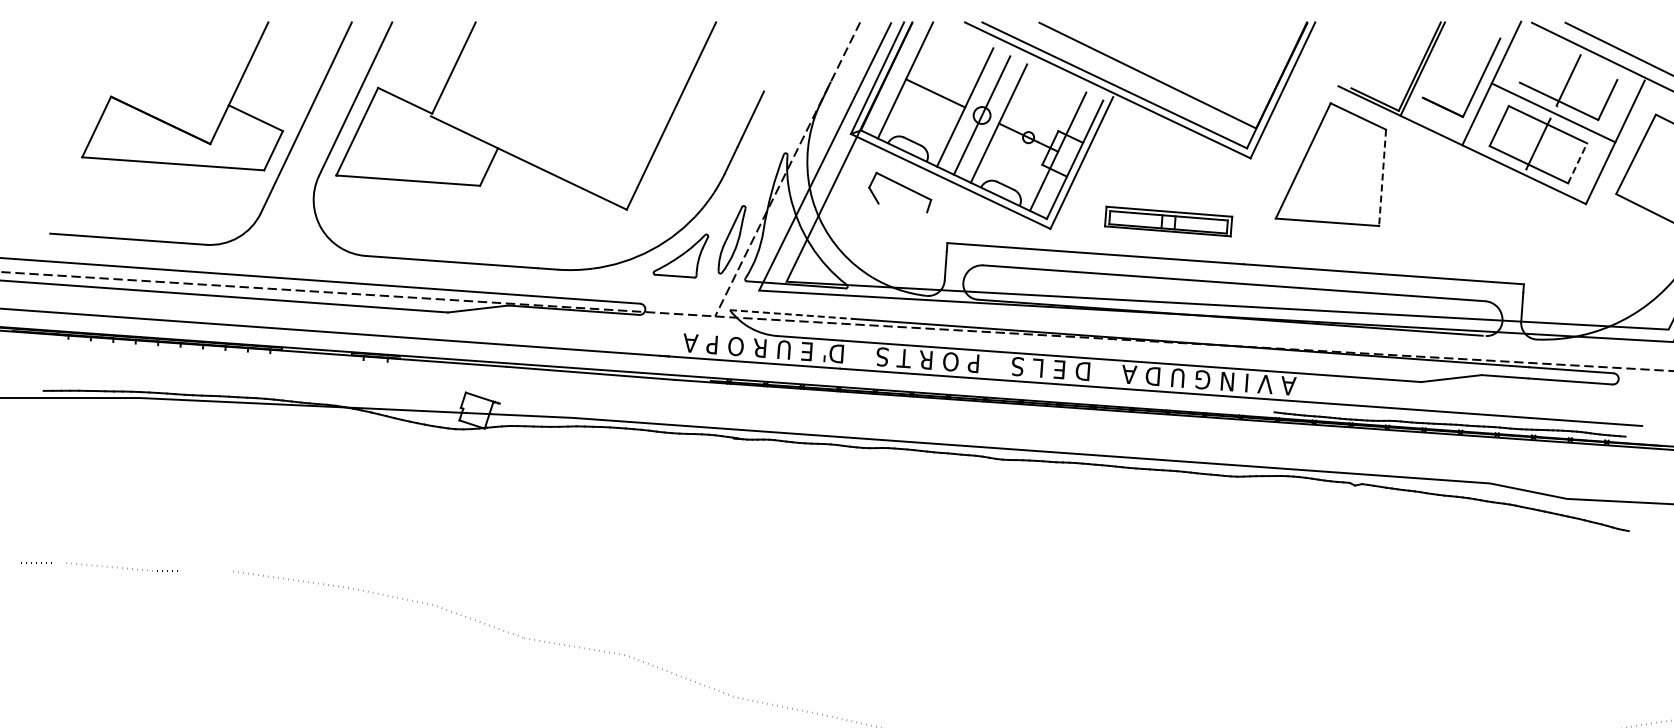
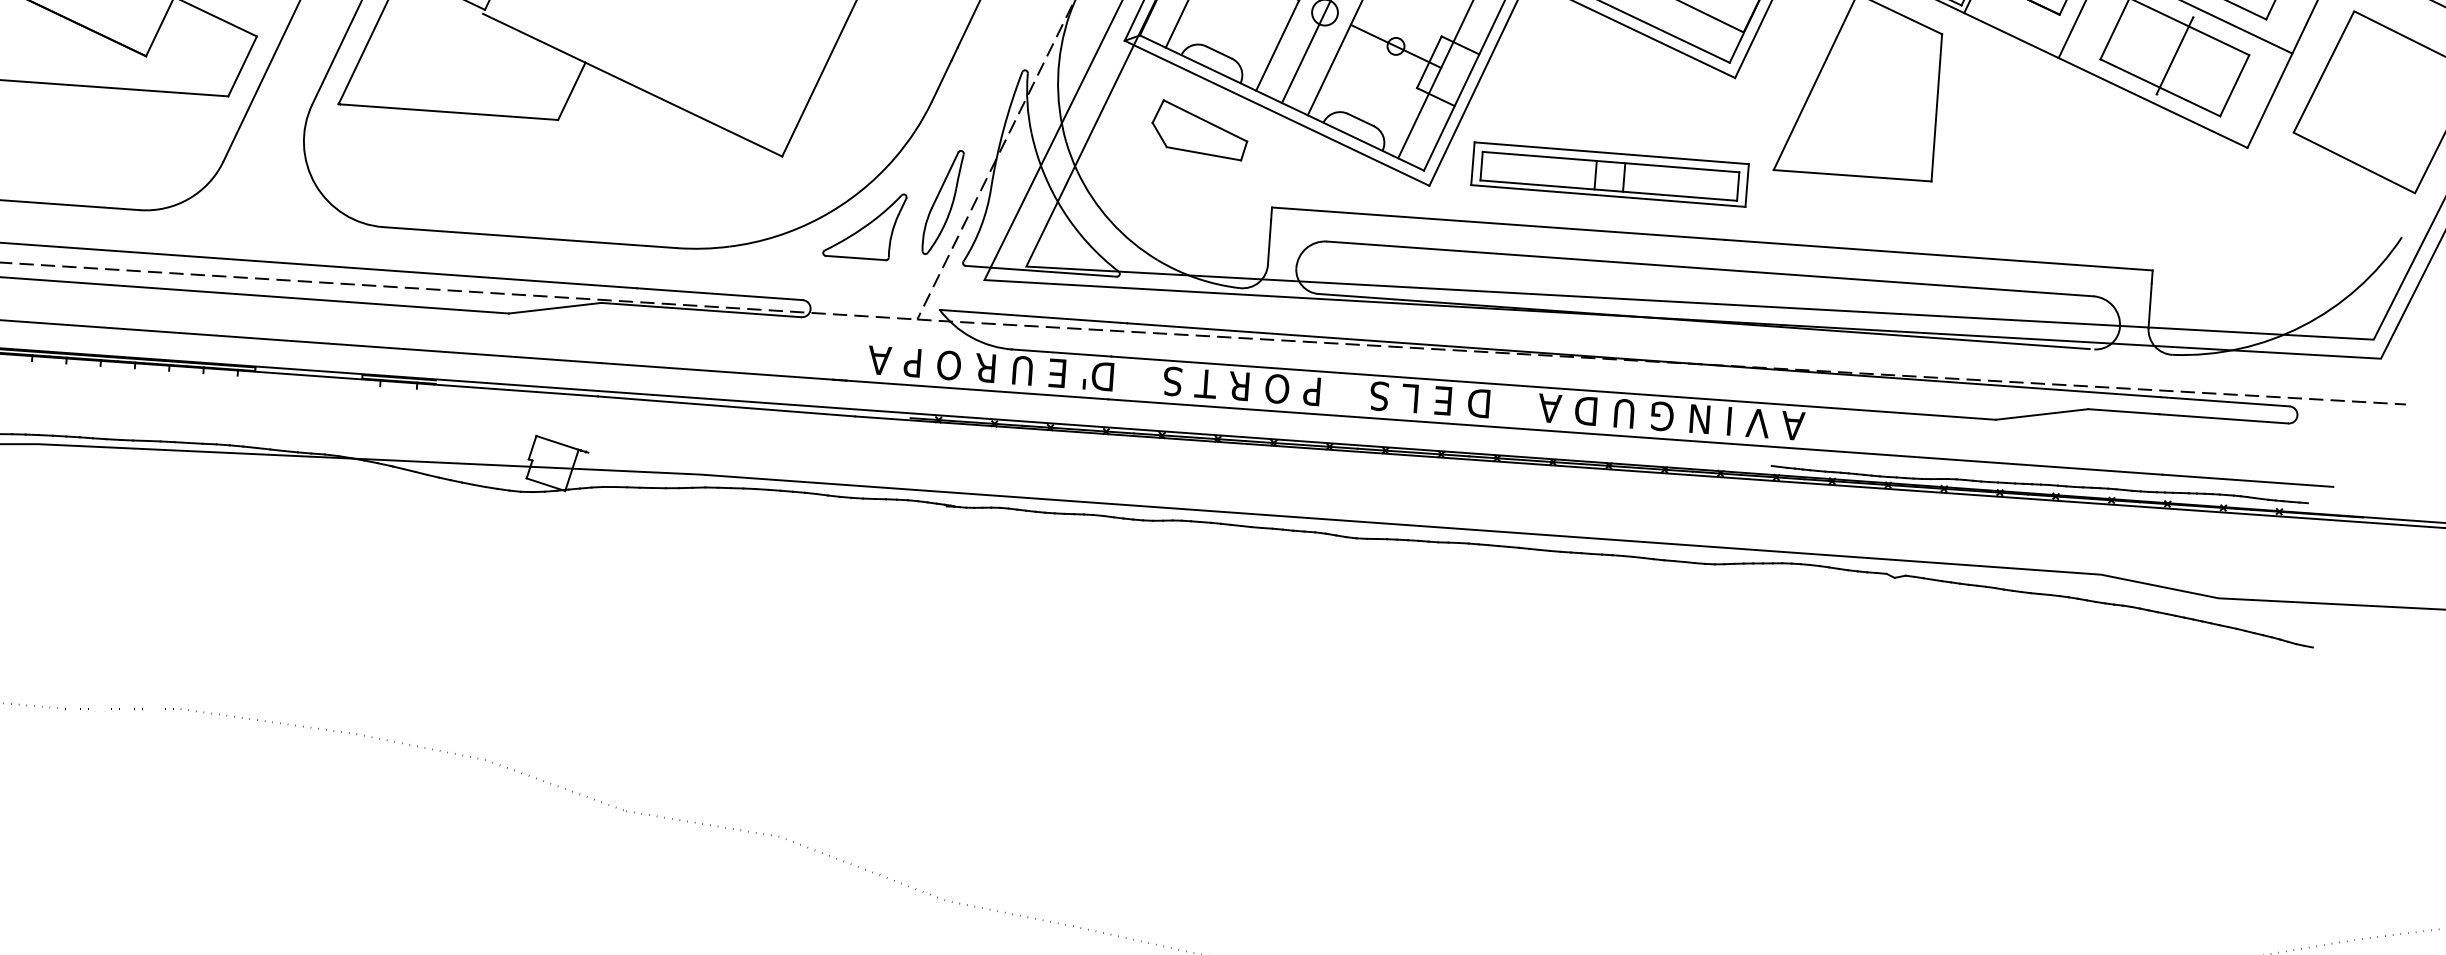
line: (1577, 162) -> (2234, 84), dashed -> solid
line: (1382, 178) -> (1936, 108), dashed -> solid
line: (902, 207) -> (1203, 153), added
part: (1168, 221) -> (1609, 174), size x1.43
line: (791, 314) -> (1033, 316), dashed -> solid

